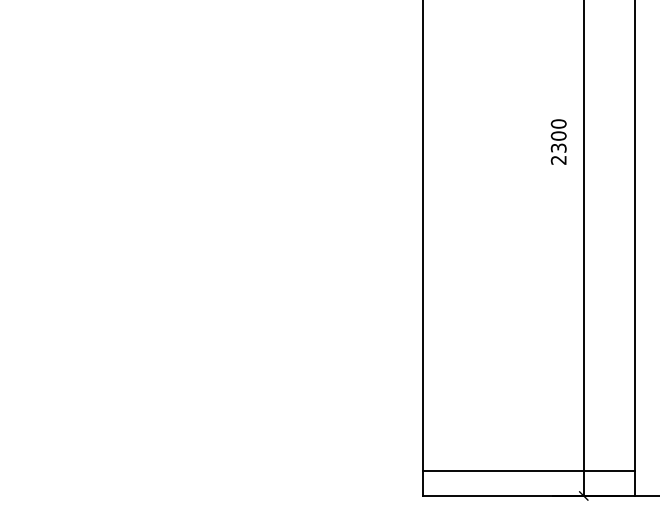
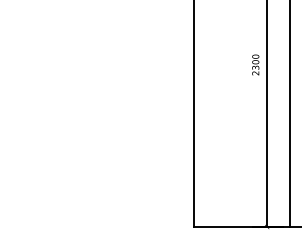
line: (527, 470) -> (241, 215), removed

